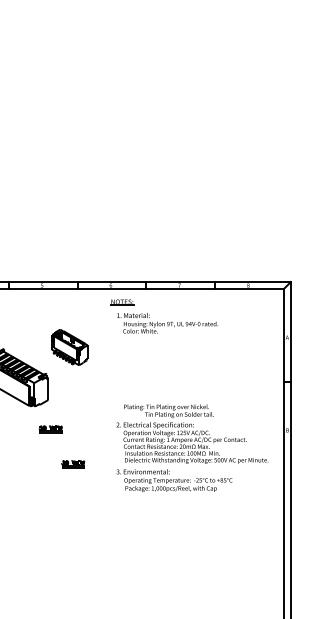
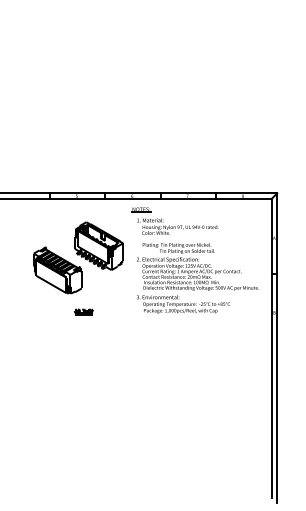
part: (69, 346) -> (98, 245), size x1.67
text: (191, 448) -> (197, 278), moved
part: (72, 463) -> (101, 339), removed

